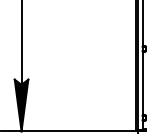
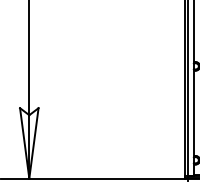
fill: (21, 105) -> (29, 143), removed

